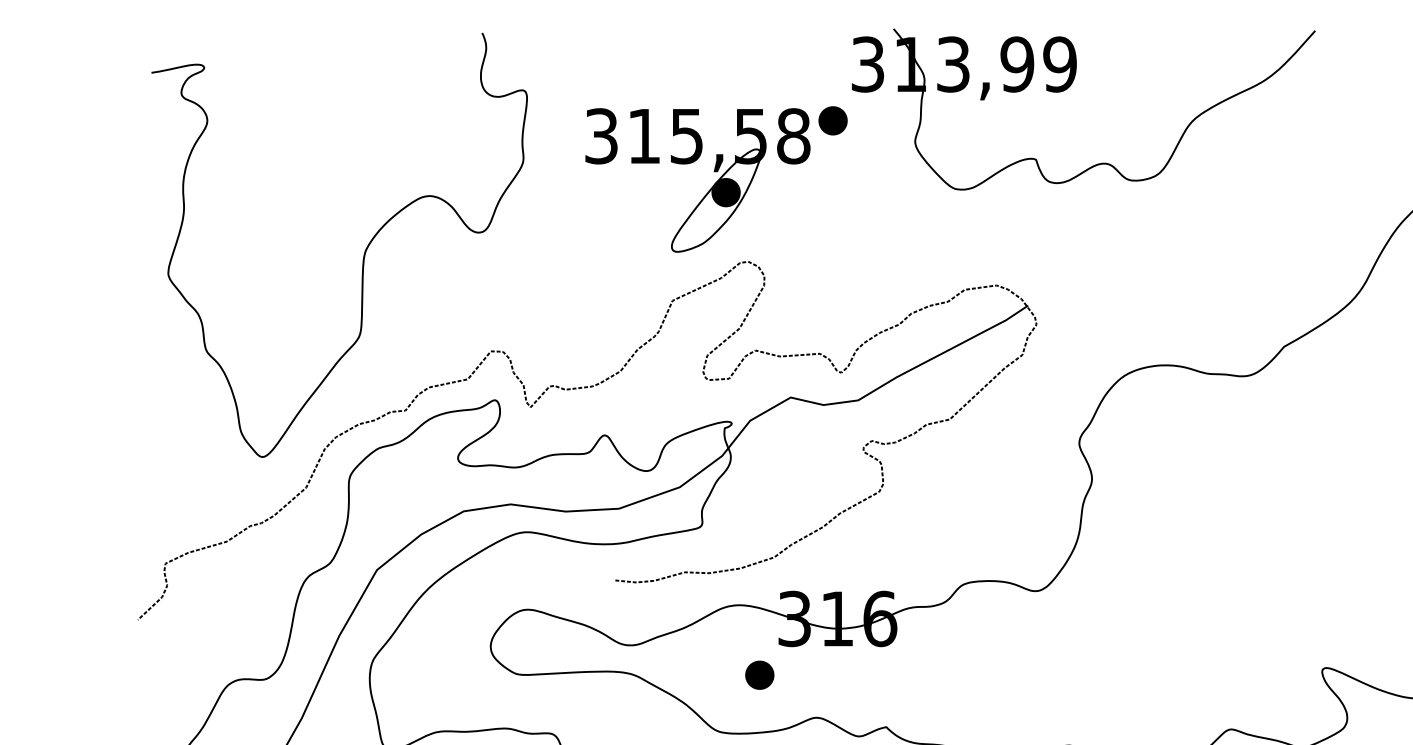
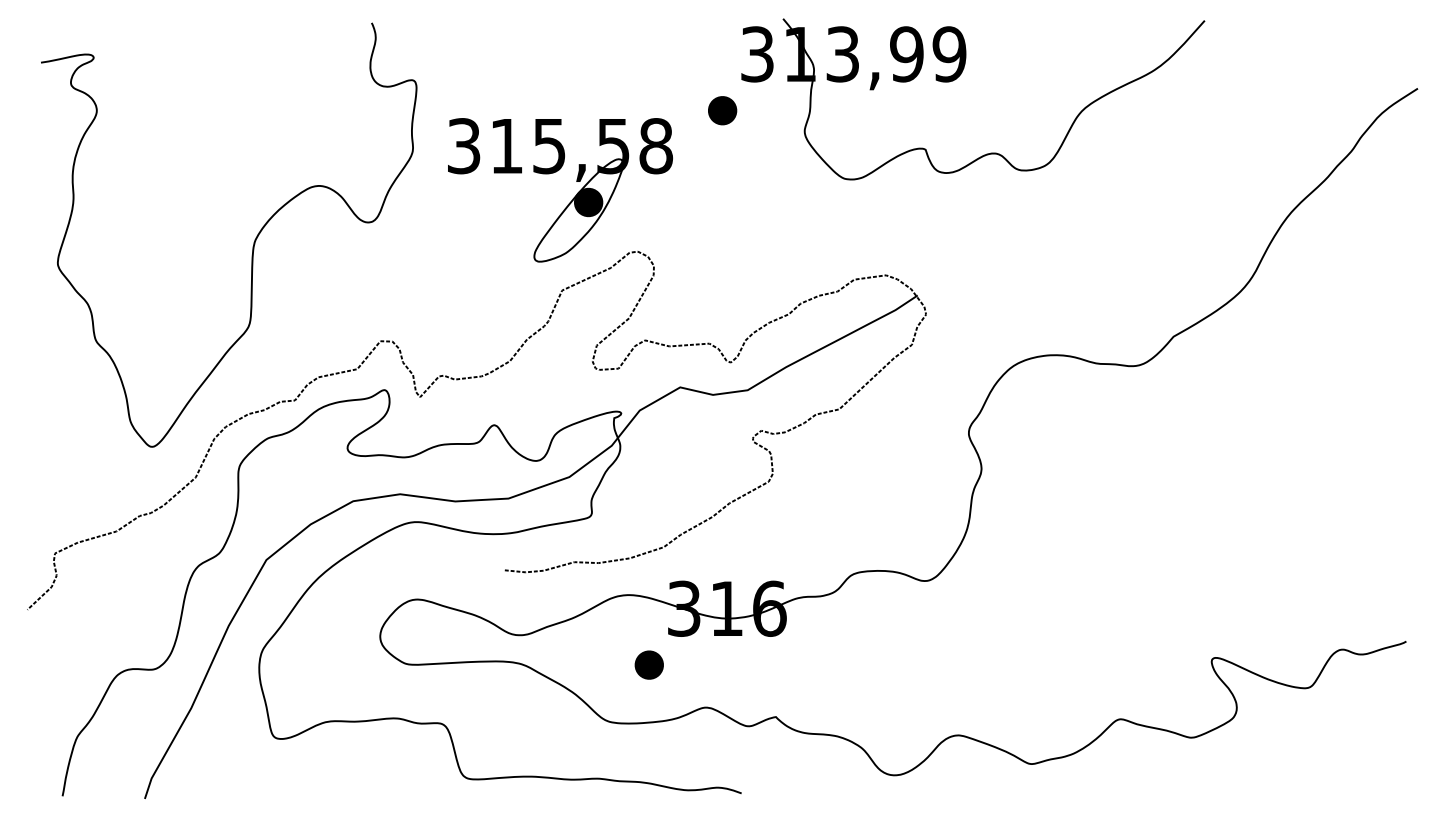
part: (710, 188) -> (572, 198), moved

